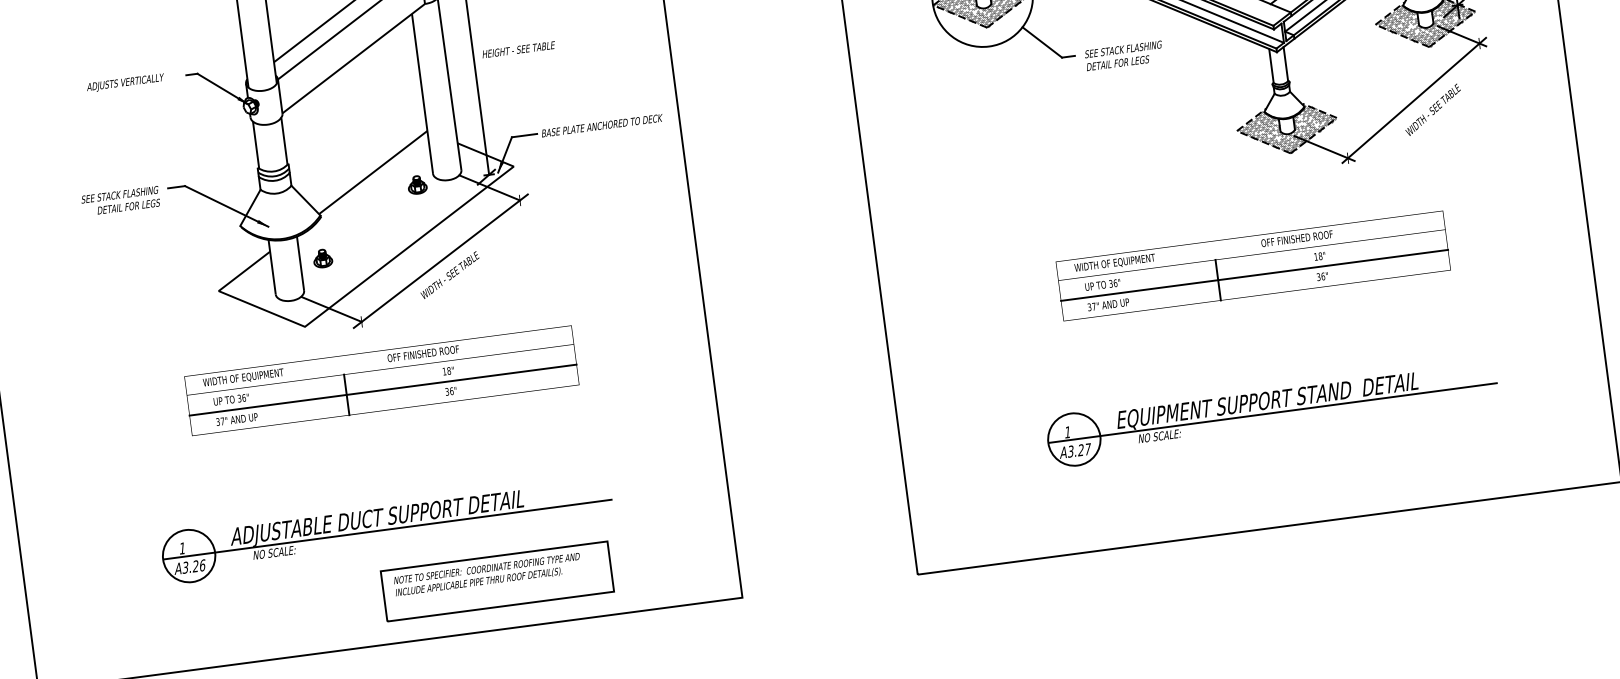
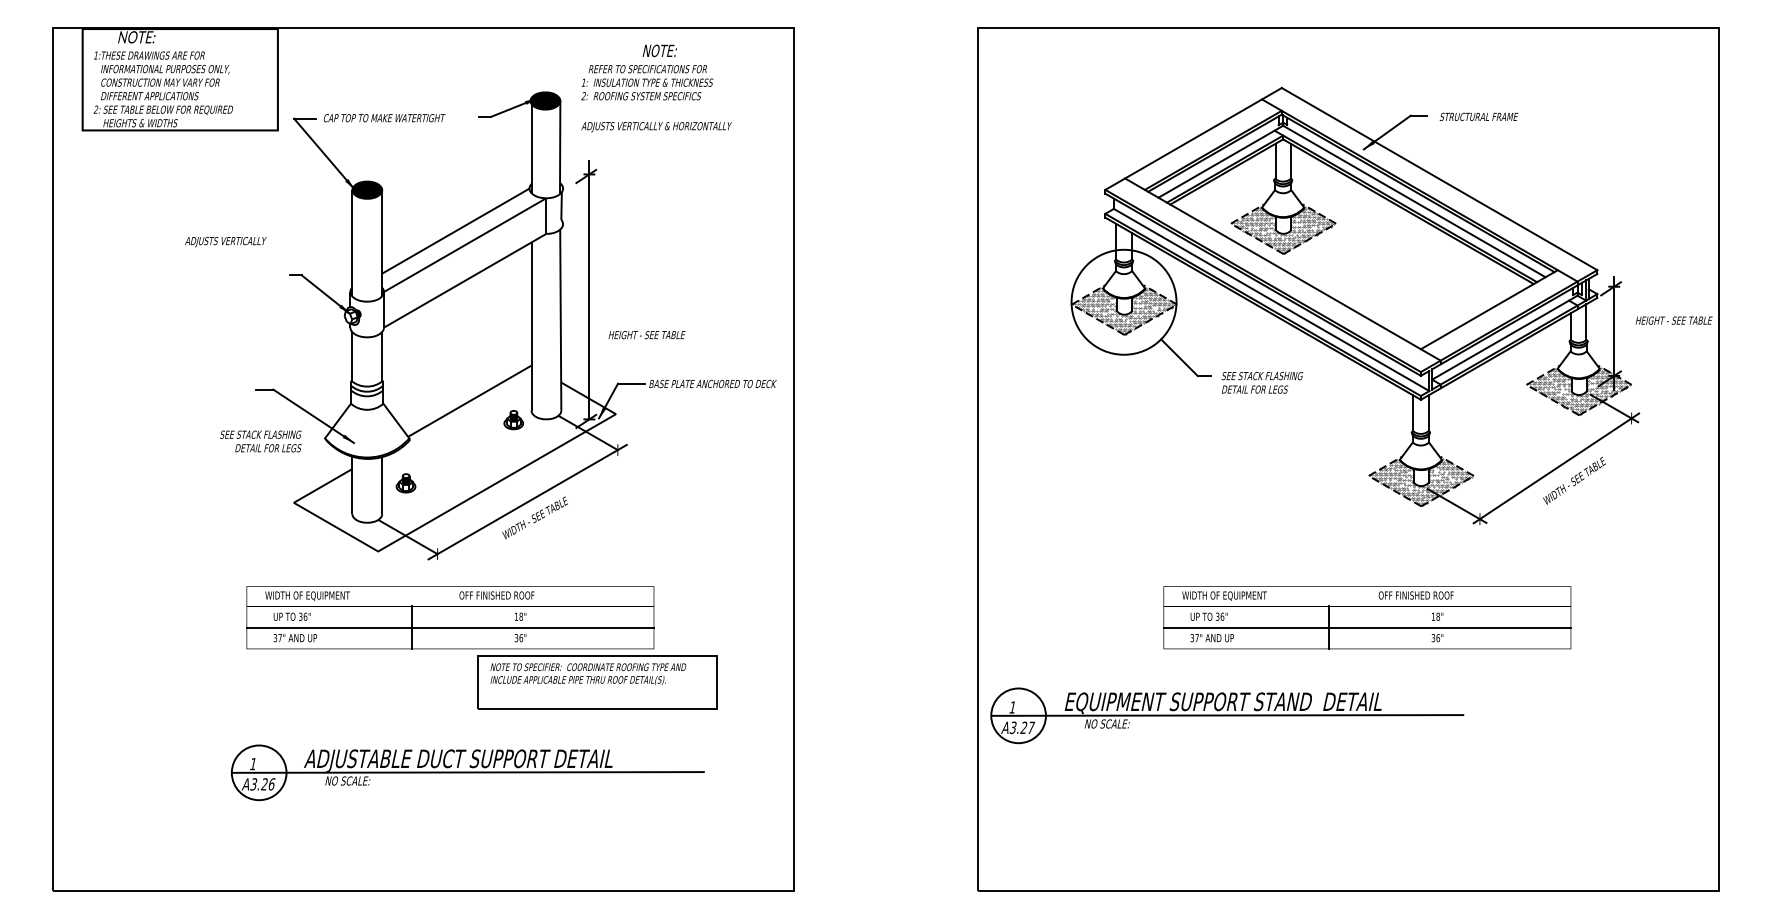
text: (518, 50) -> (646, 335), moved
text: (125, 83) -> (225, 242), moved
text: (120, 201) -> (260, 441), moved
part: (1272, 413) -> (1227, 715), moved
part: (387, 529) -> (467, 772), moved
part: (497, 581) -> (597, 682), moved

